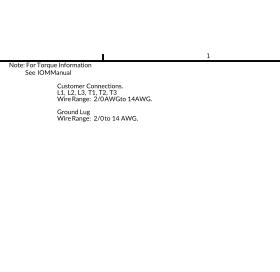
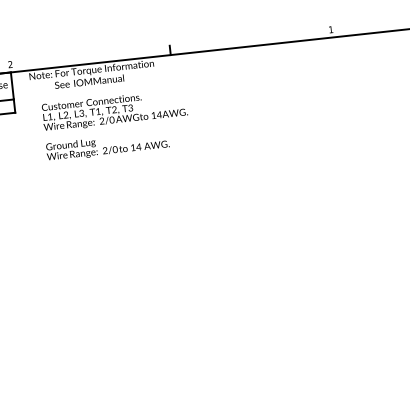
text: (104, 102) -> (116, 125), moved

